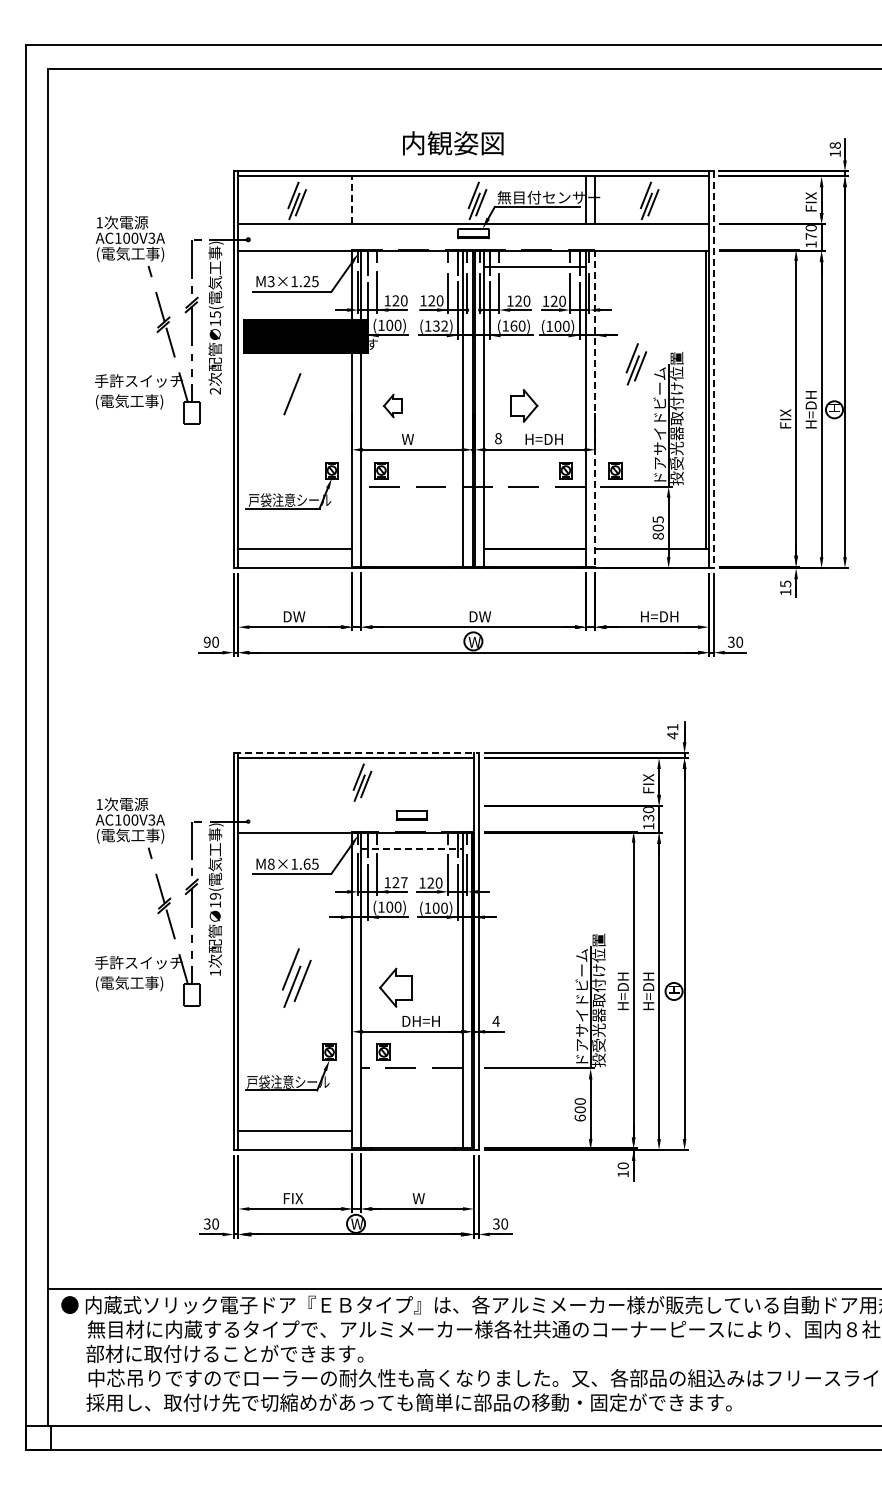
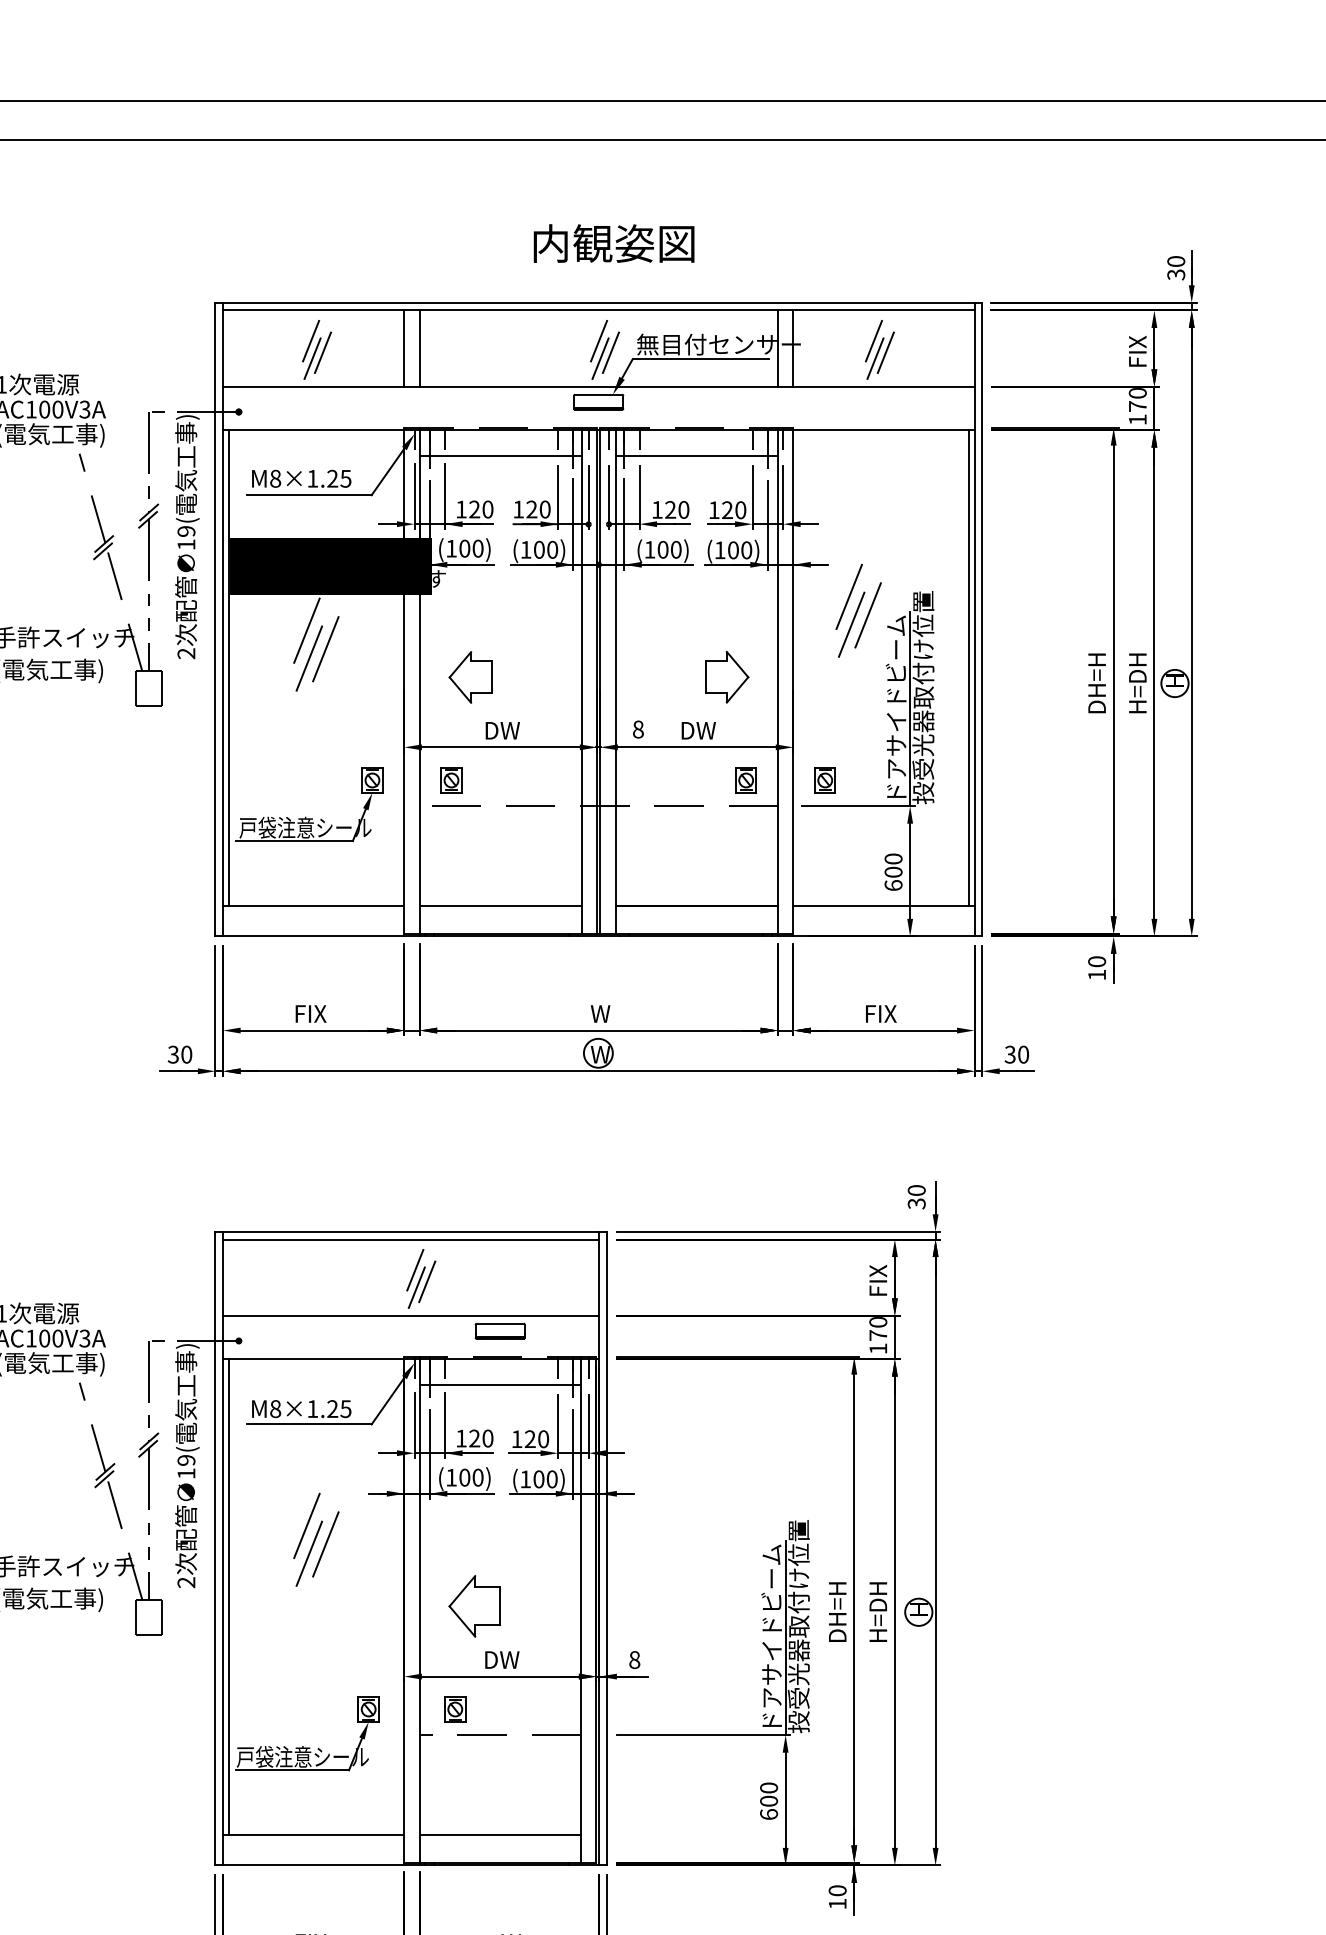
text: (453, 143) -> (614, 243), moved
text: (834, 149) -> (1174, 267), 18 -> 30
line: (351, 200) -> (403, 349), dashed -> solid
line: (361, 200) -> (419, 349), added
line: (412, 267) -> (501, 456), added
text: (270, 281) -> (274, 478), M3×1.25 -> M8×1.25
text: (214, 314) -> (184, 531), 15( -> 19(
text: (440, 325) -> (545, 548), (132) -> (100)
text: (513, 325) -> (662, 548), (160) -> (100)
part: (636, 364) -> (858, 611), size x1.43
line: (713, 370) -> (981, 620), dashed -> solid
line: (290, 376) -> (306, 630), added
line: (302, 388) -> (325, 649), added
line: (241, 400) -> (228, 668), added
part: (392, 405) -> (469, 676), size x1.43
part: (524, 405) -> (727, 676), moved
text: (785, 408) -> (1096, 681), FIX -> DH=H
line: (595, 409) -> (793, 682), dashed -> solid
text: (412, 439) -> (501, 730), W -> DW
text: (544, 439) -> (711, 730), H=DH -> DW
text: (657, 527) -> (892, 871), 805 -> 600
line: (412, 549) -> (501, 906), added
text: (785, 583) -> (1096, 960), 15 -> 10
text: (295, 616) -> (314, 1013), DW -> FIX
text: (479, 616) -> (608, 1013), DW -> W
text: (660, 616) -> (897, 1013), H=DH -> FIX
text: (206, 642) -> (172, 1055), 90 -> 30
text: (672, 731) -> (916, 1197), 41 -> 30
line: (356, 753) -> (411, 1232), dashed -> solid
line: (356, 805) -> (411, 1315), added
text: (648, 817) -> (877, 1334), 130 -> 170
line: (412, 849) -> (501, 1385), dashed -> solid
text: (306, 863) -> (331, 1407), M8×1.65 -> M8×1.25
text: (404, 882) -> (488, 1438), 127 -> 120
text: (214, 972) -> (184, 1581), 1 -> 2
part: (296, 977) -> (315, 1538), moved
line: (241, 981) -> (228, 1596), added
text: (622, 995) -> (836, 1618), H=DH -> DH=H
text: (495, 1020) -> (633, 1658), 4 -> 8
text: (425, 1021) -> (521, 1660), DH=H -> DW
line: (411, 1130) -> (499, 1834), added

